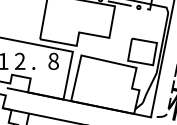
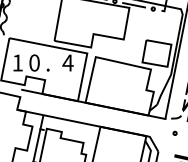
text: (20, 60) -> (34, 62), 2 -> 0
text: (53, 60) -> (67, 62), 8 -> 4

